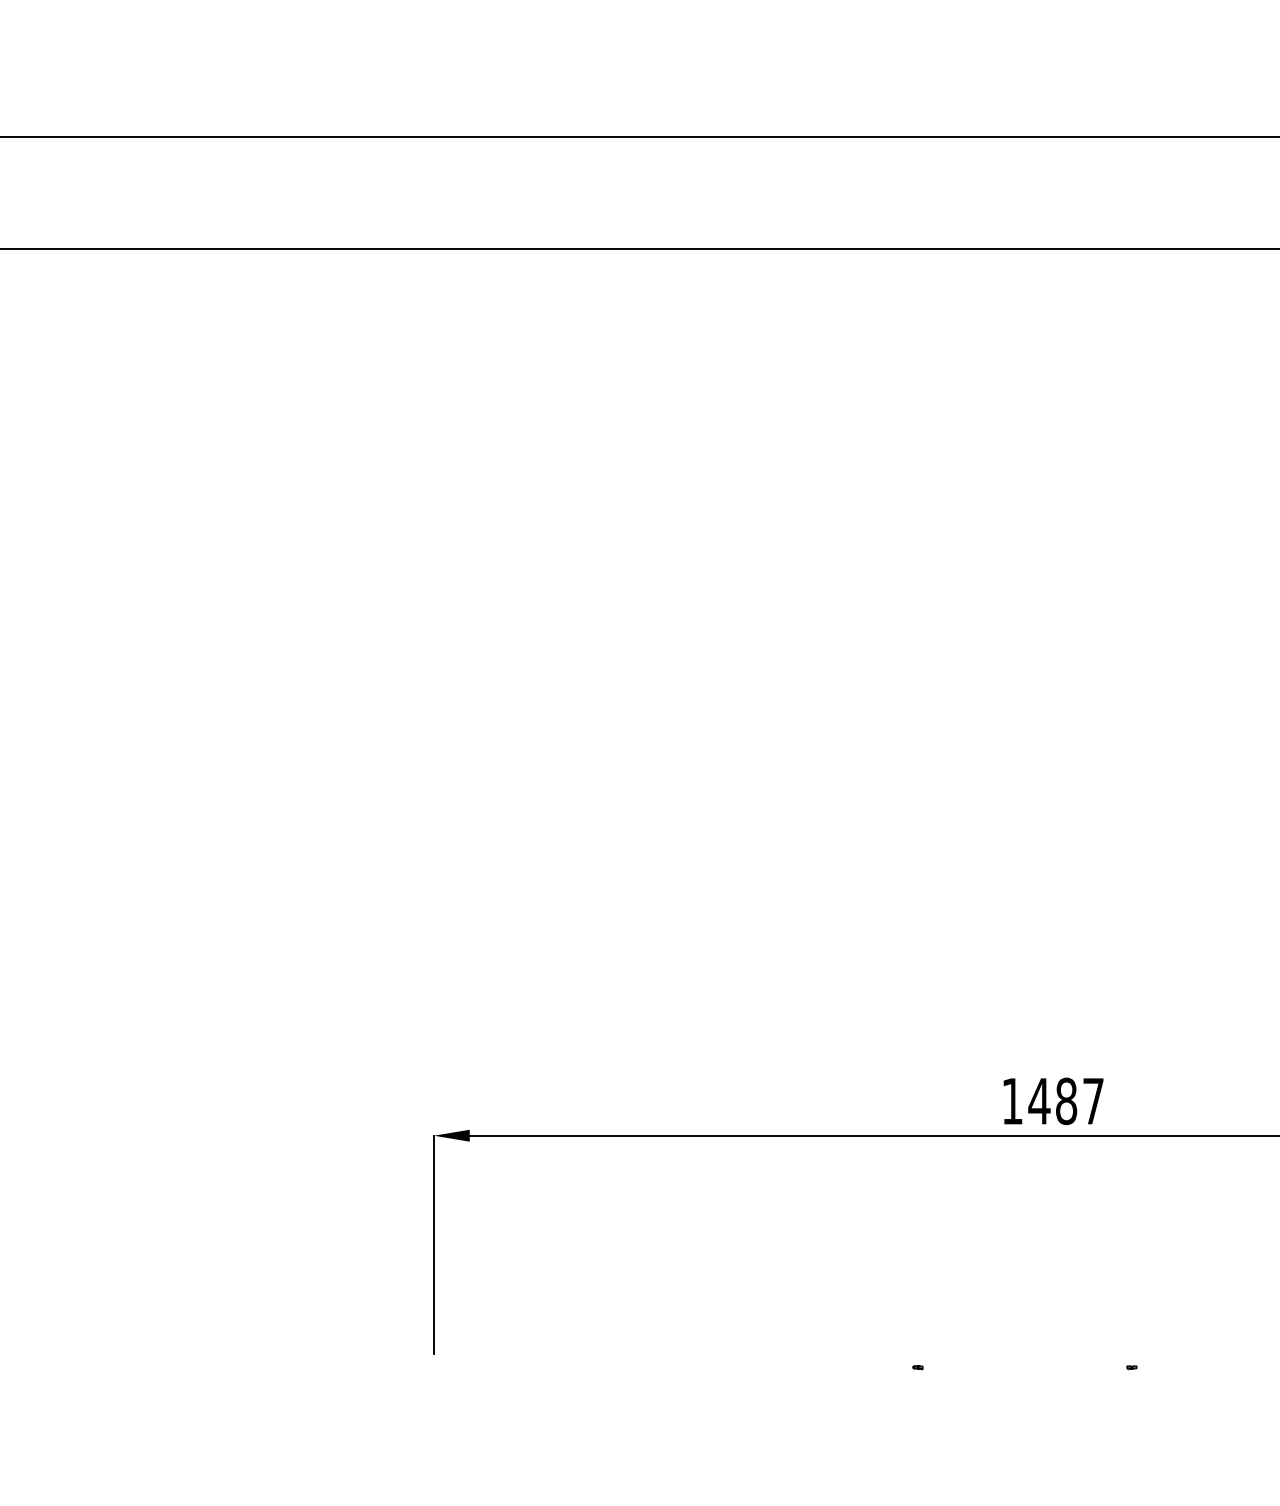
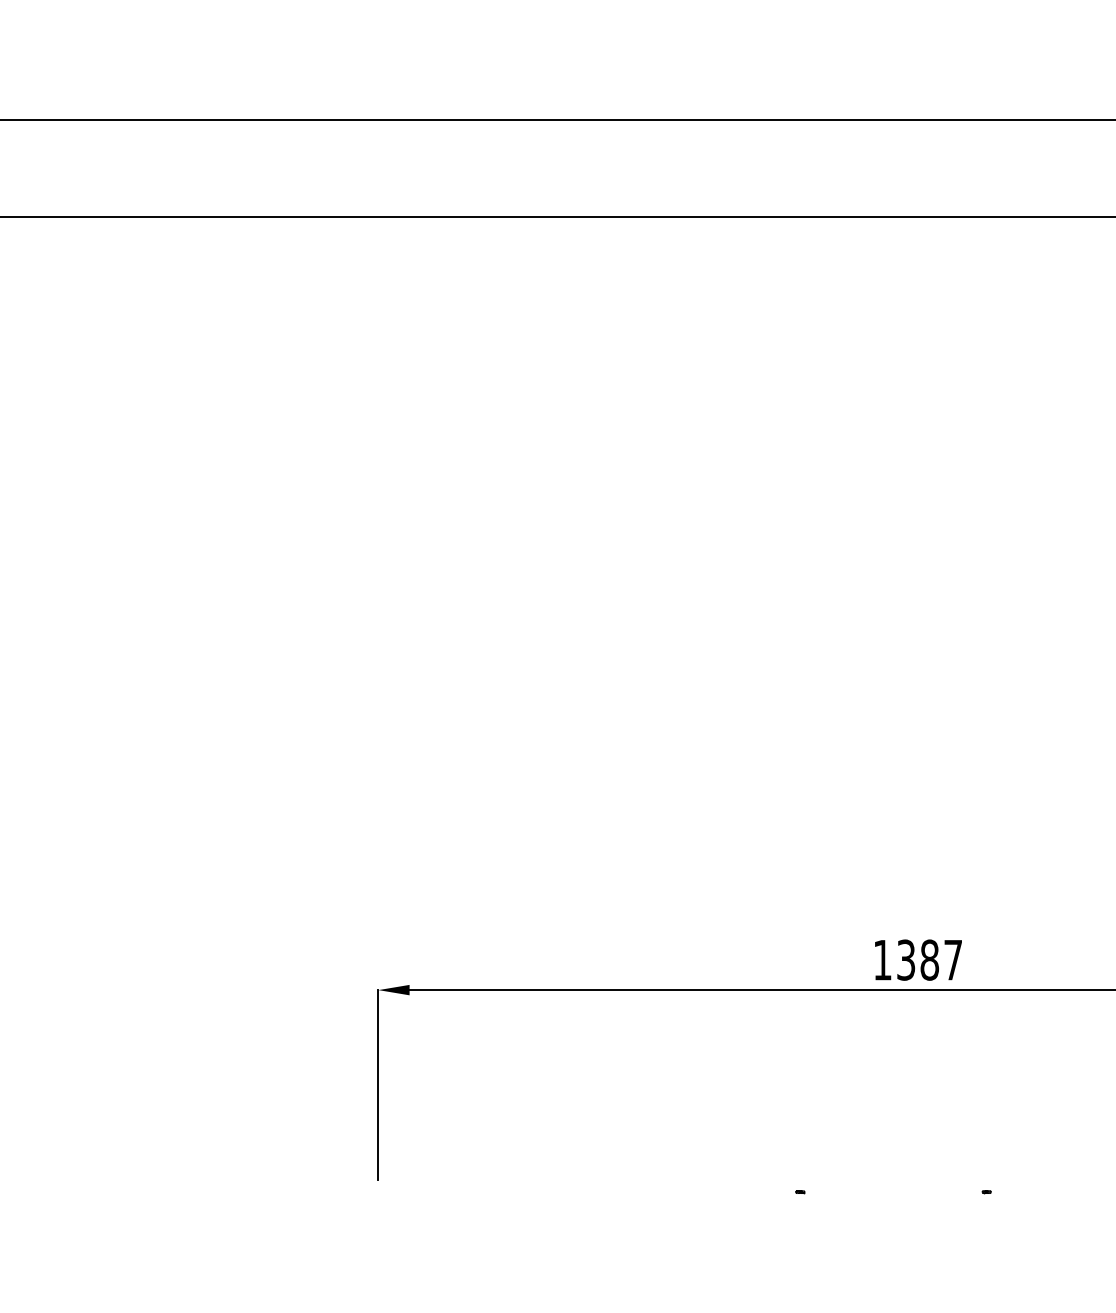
text: (1038, 1100) -> (905, 959), 1487 -> 1387

